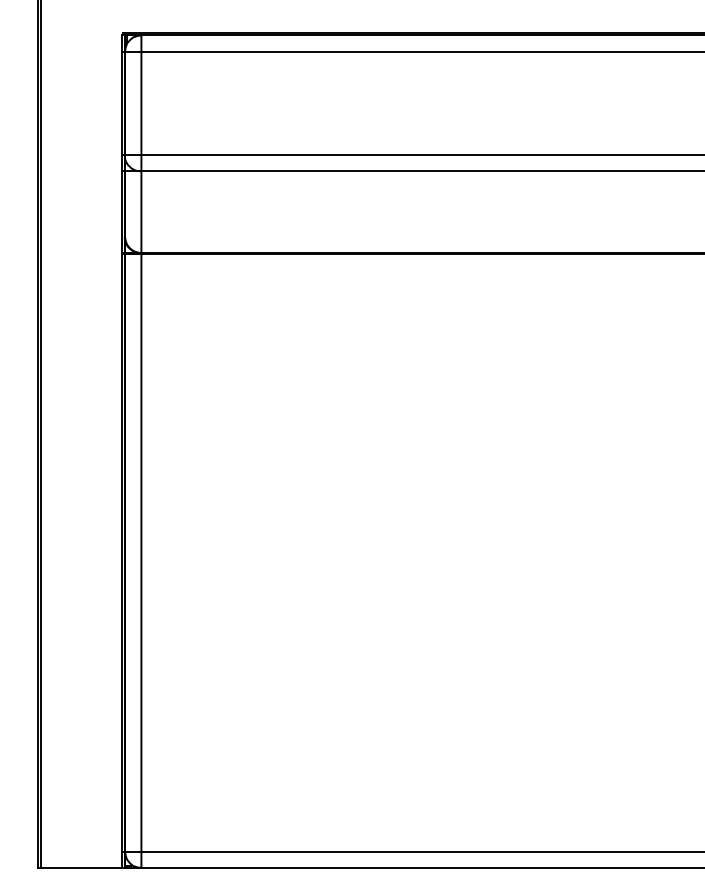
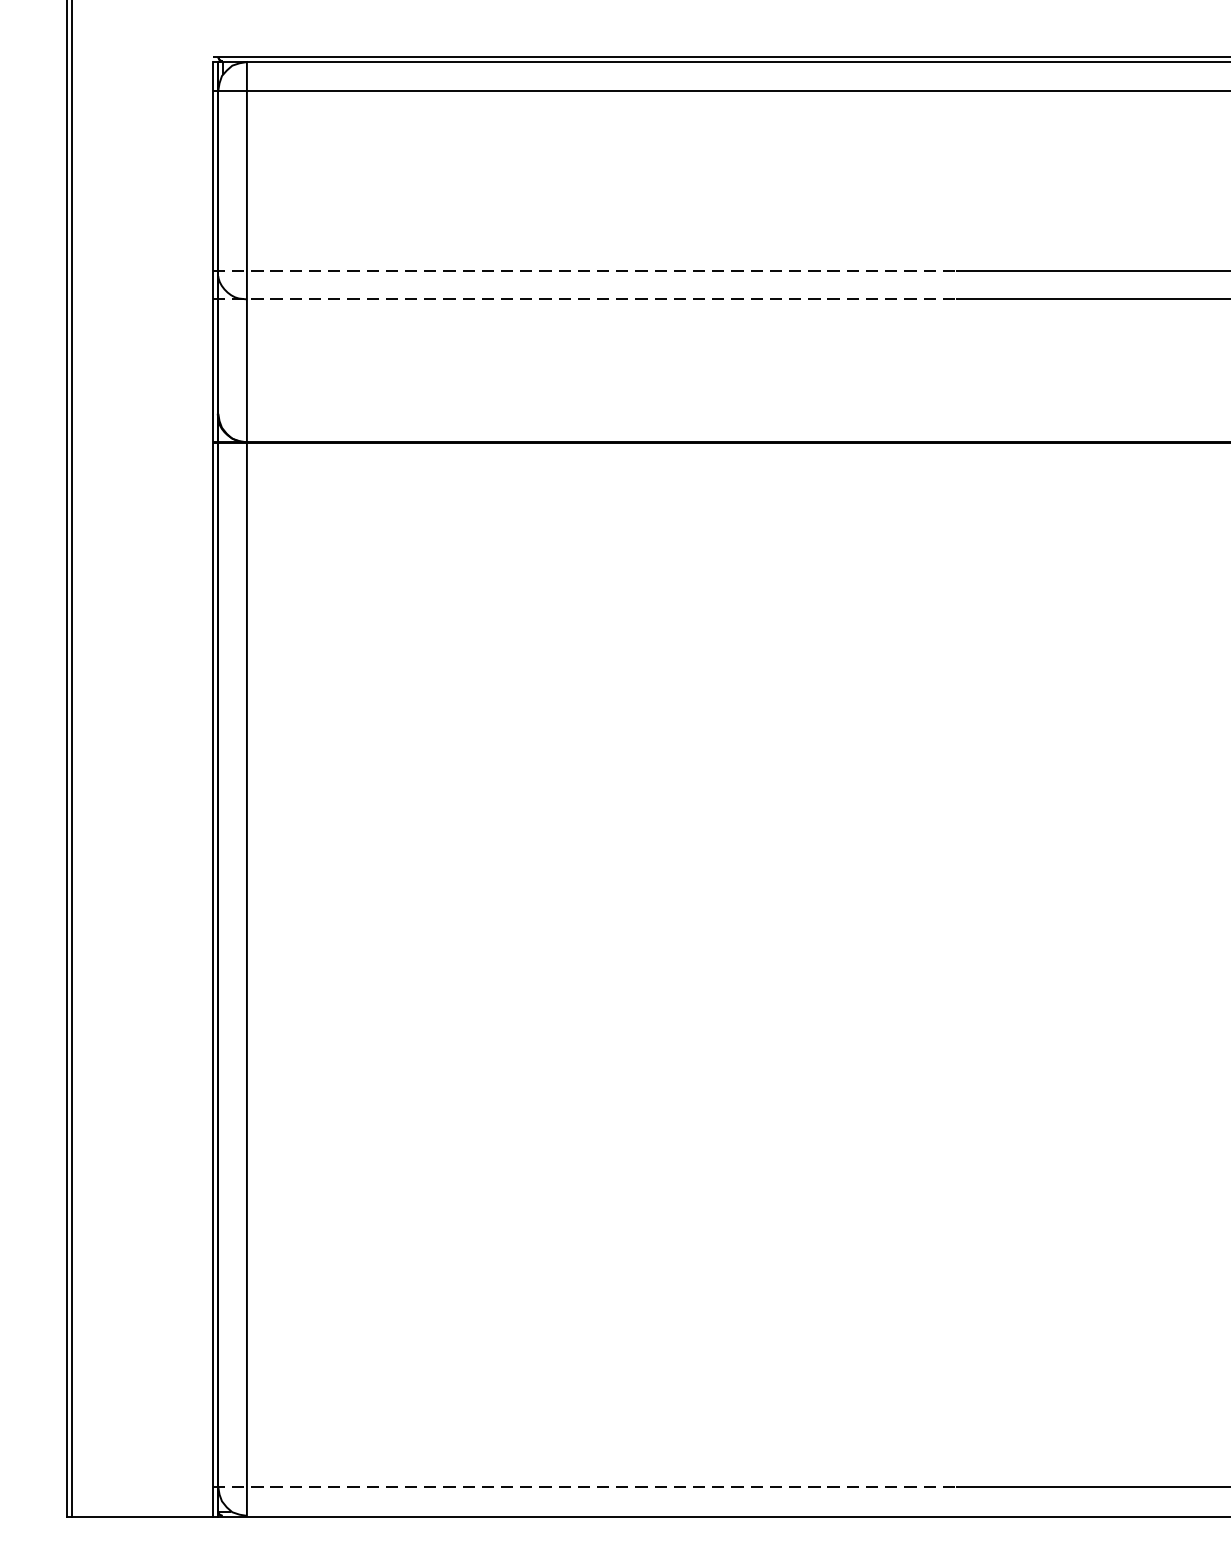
line: (334, 154) -> (584, 270), solid -> dashed
line: (334, 171) -> (584, 299), solid -> dashed
line: (334, 851) -> (584, 1487), solid -> dashed

